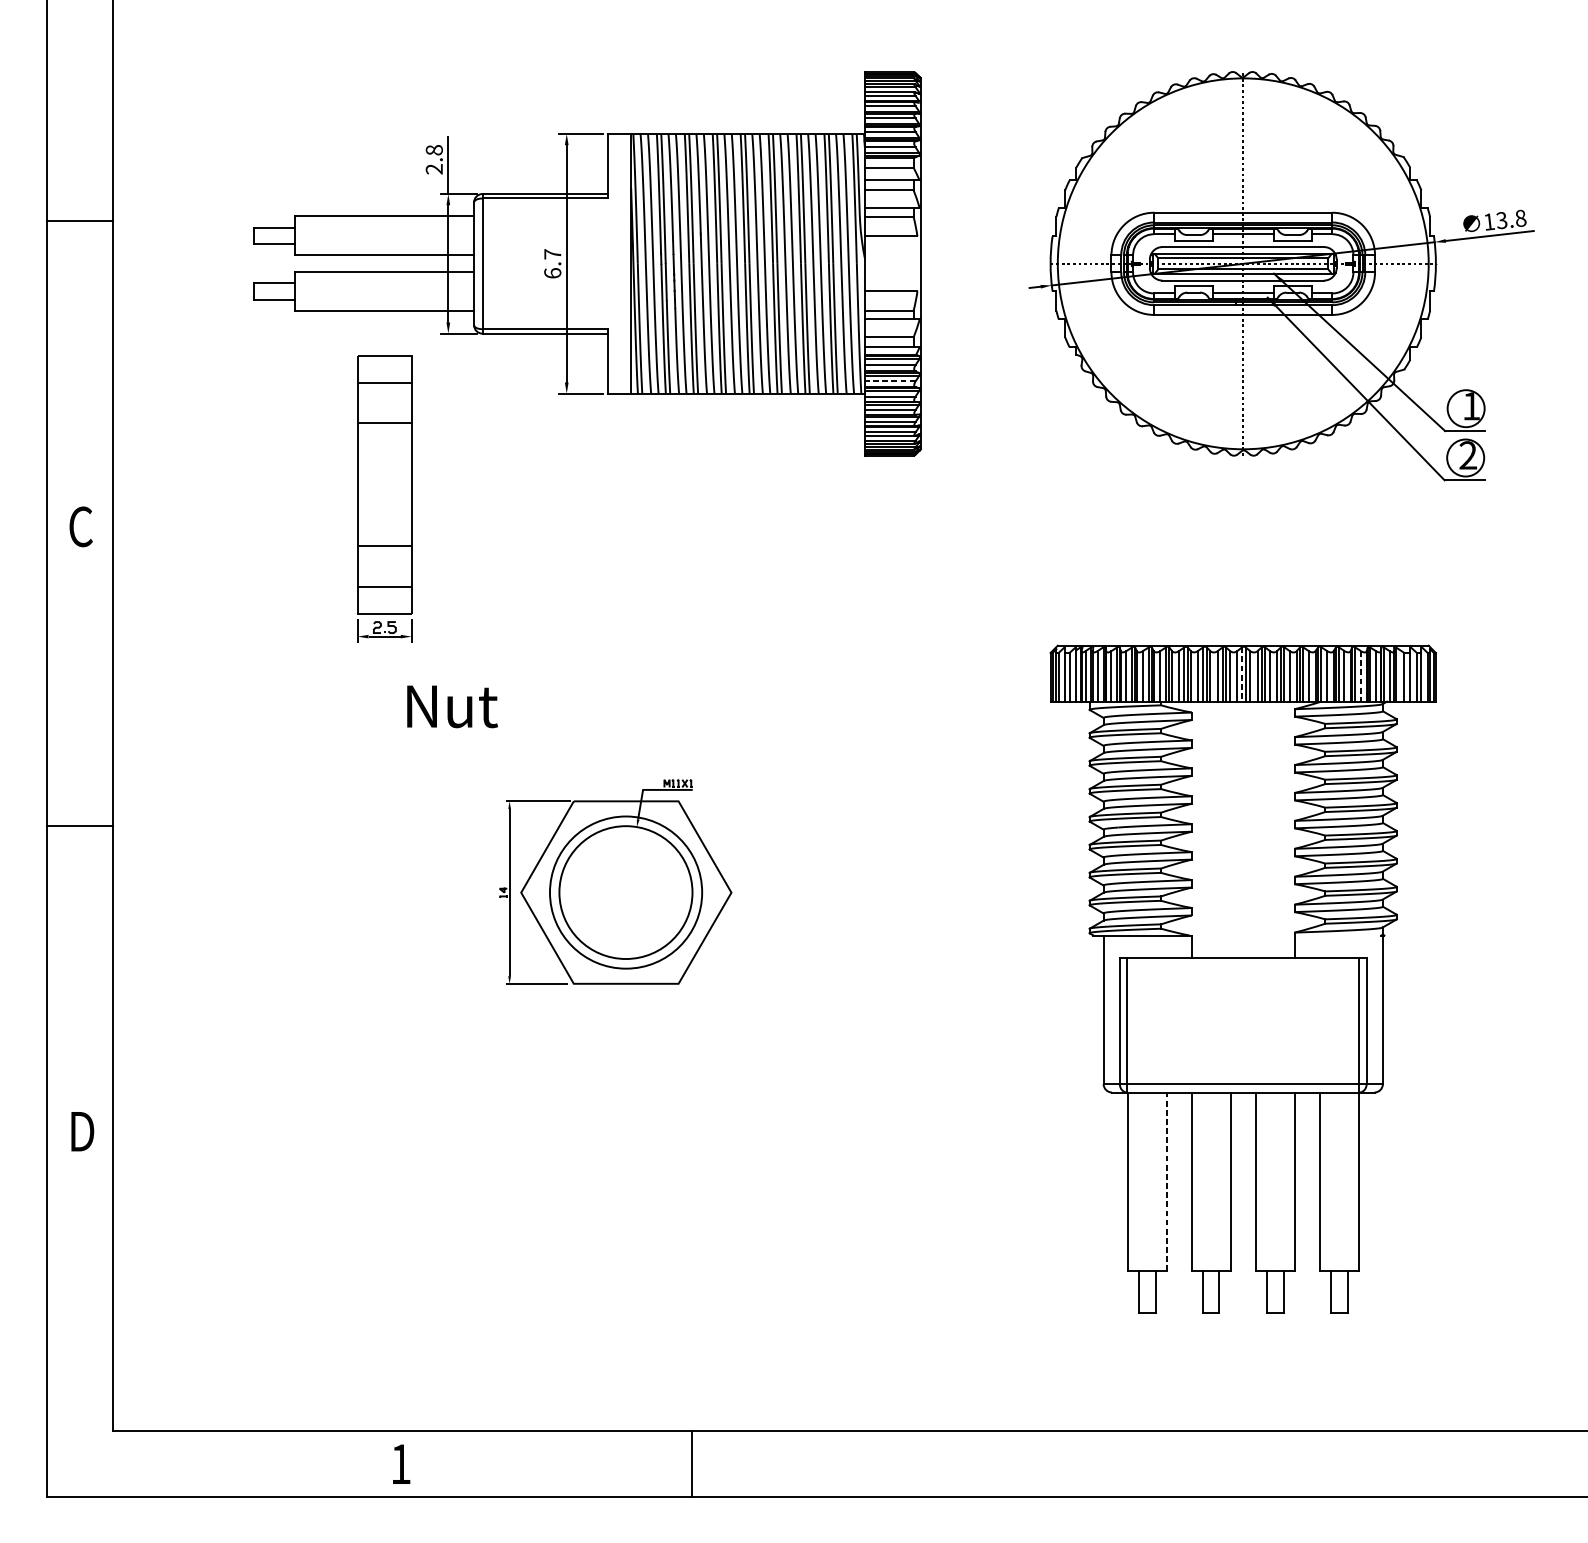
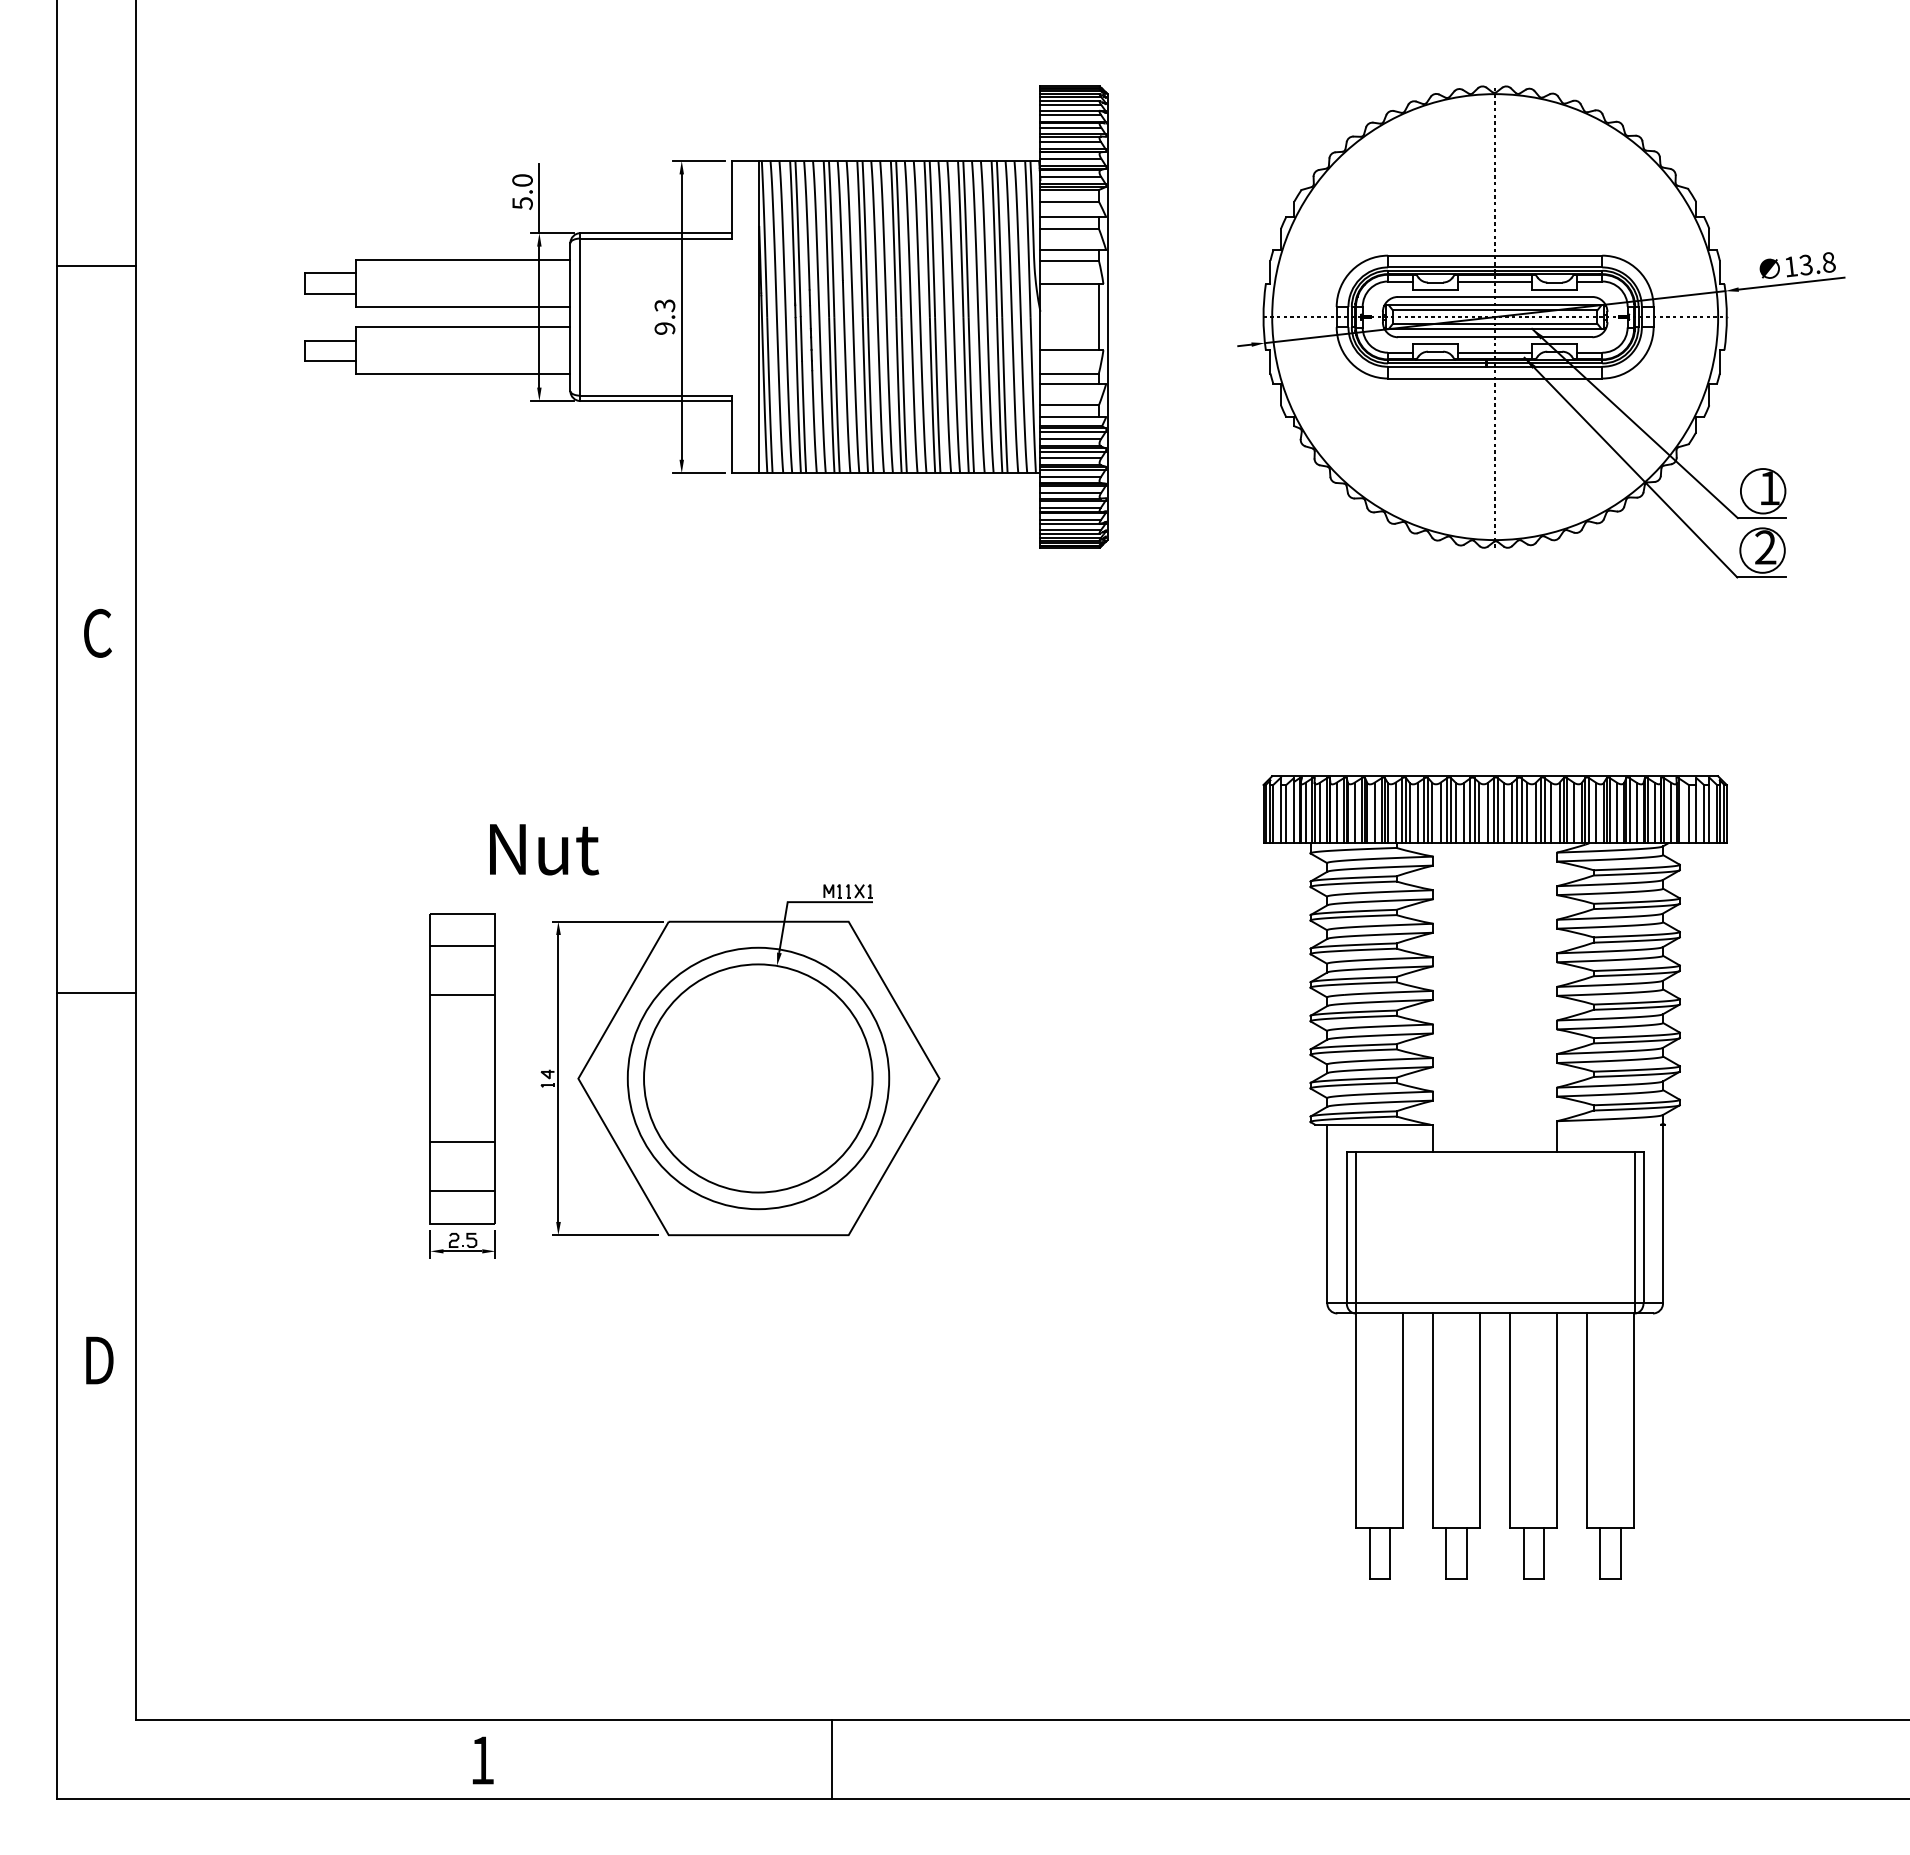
text: (434, 159) -> (522, 191), 2.8 -> 5.0
text: (552, 263) -> (664, 316), 6.7 -> 9.3
line: (913, 264) -> (1098, 317), added
line: (890, 381) -> (1070, 458), dashed -> solid
part: (384, 498) -> (462, 1085), moved
line: (1241, 674) -> (1493, 810), dashed -> solid
line: (1360, 676) -> (1636, 813), dashed -> solid
part: (615, 882) -> (740, 1060), size x1.43
line: (1167, 1181) -> (1403, 1420), dashed -> solid

